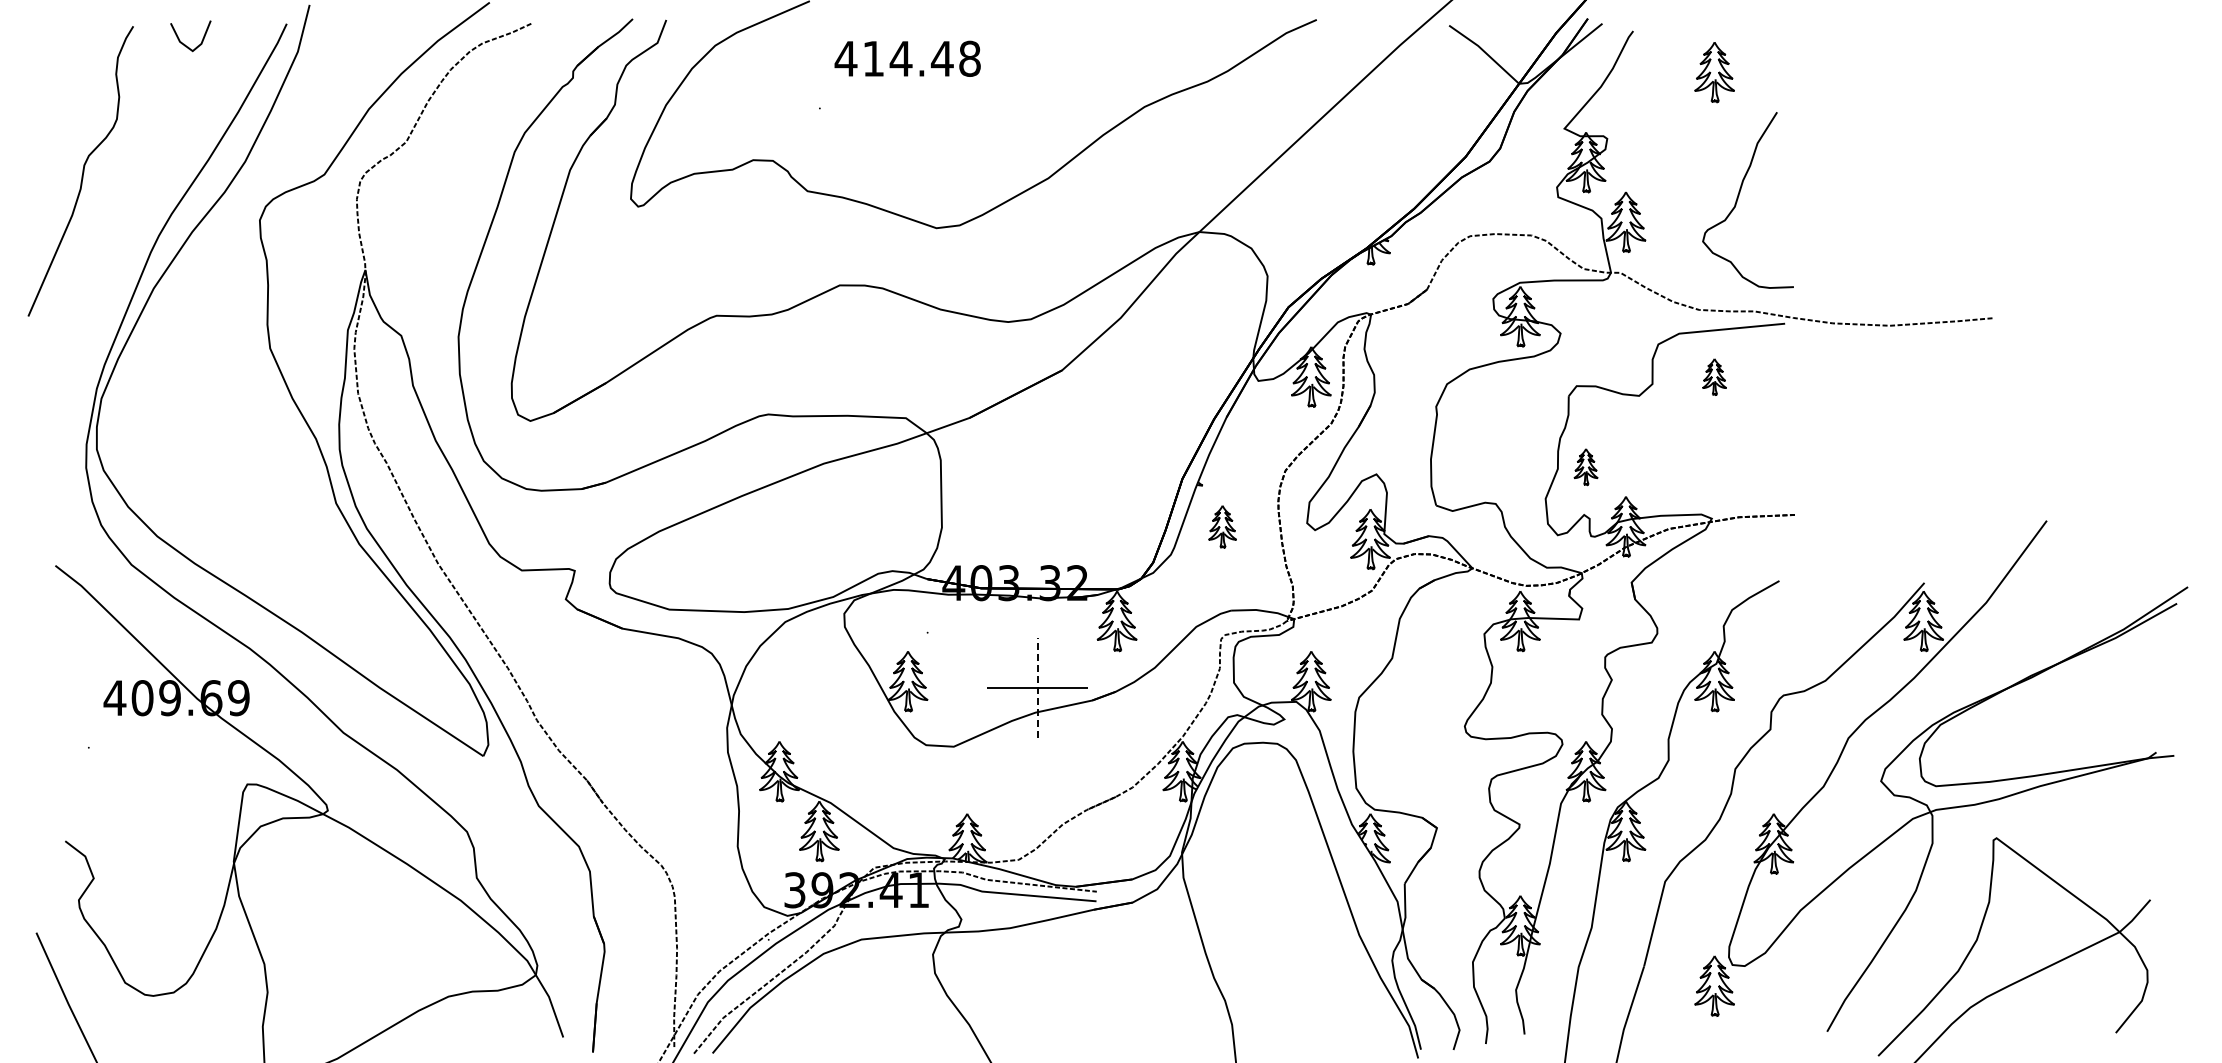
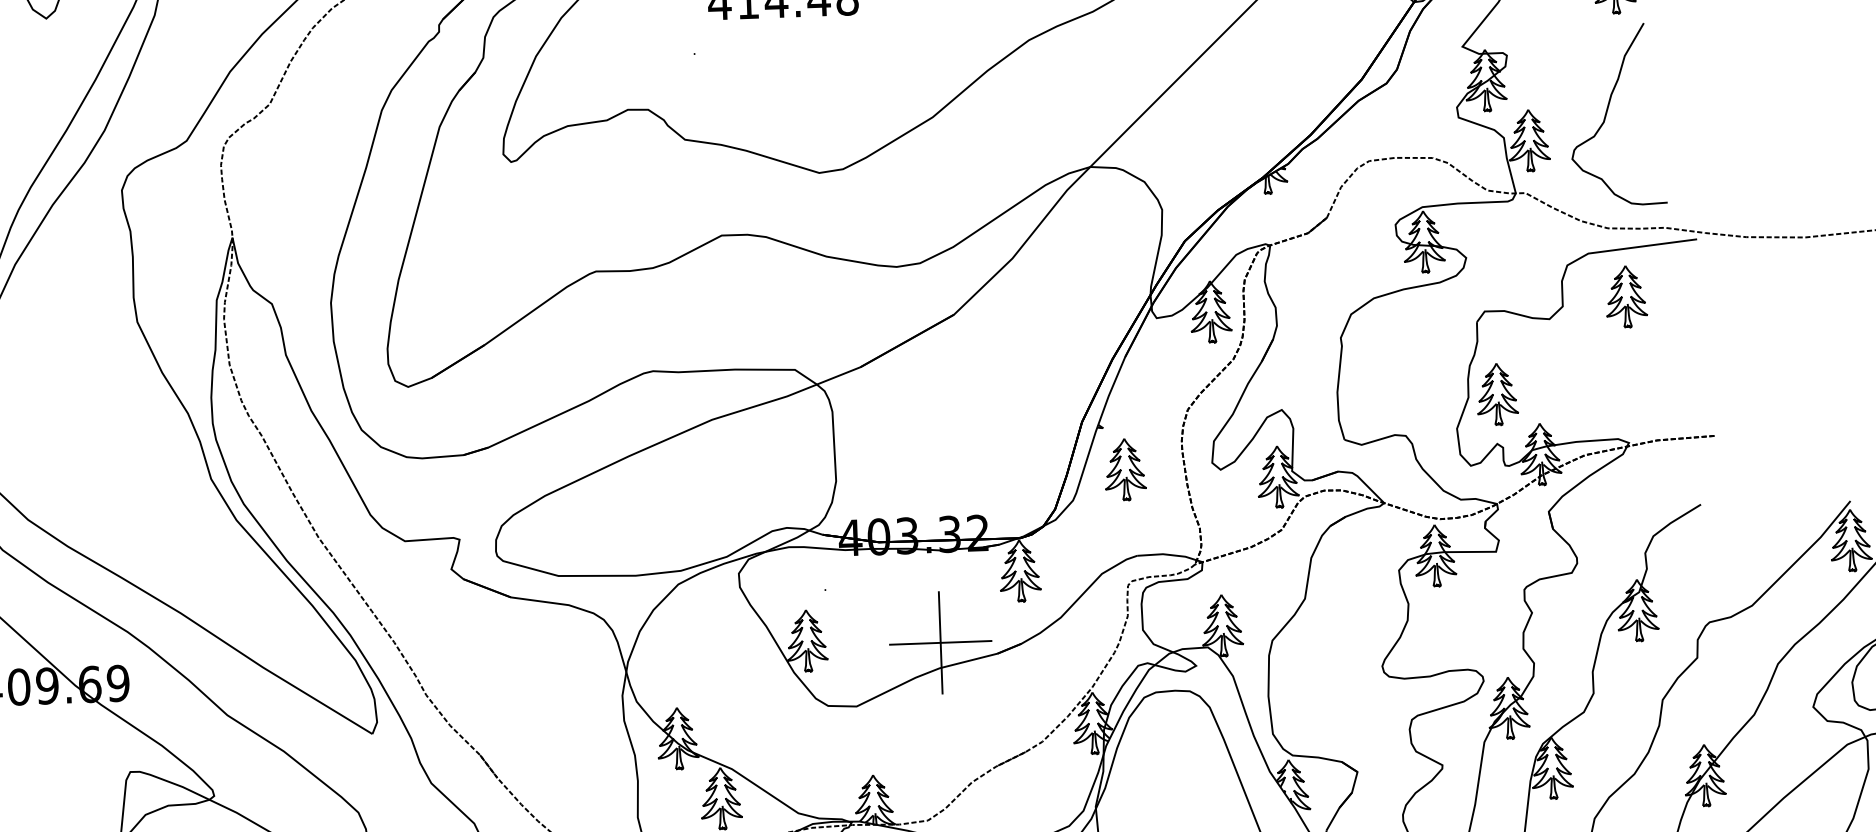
curve: (1738, 199) -> (1607, 114), moved
part: (1714, 376) -> (1626, 296), size x1.67
part: (1585, 466) -> (1496, 393), size x1.67
part: (1222, 526) -> (1125, 469), size x1.43
line: (1037, 687) -> (940, 642), dashed -> solid

